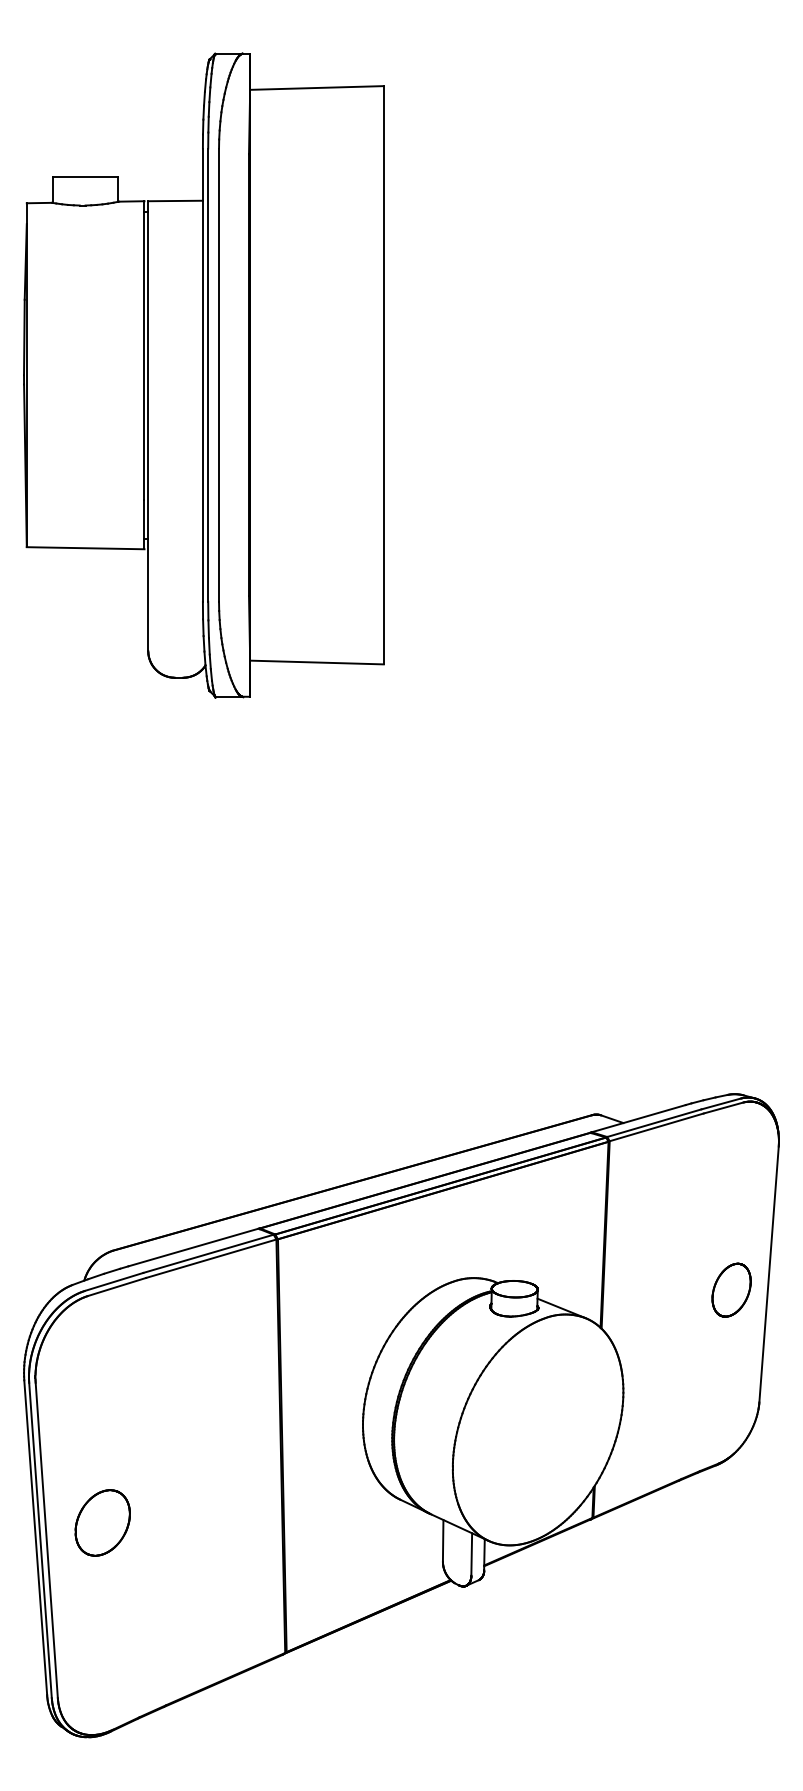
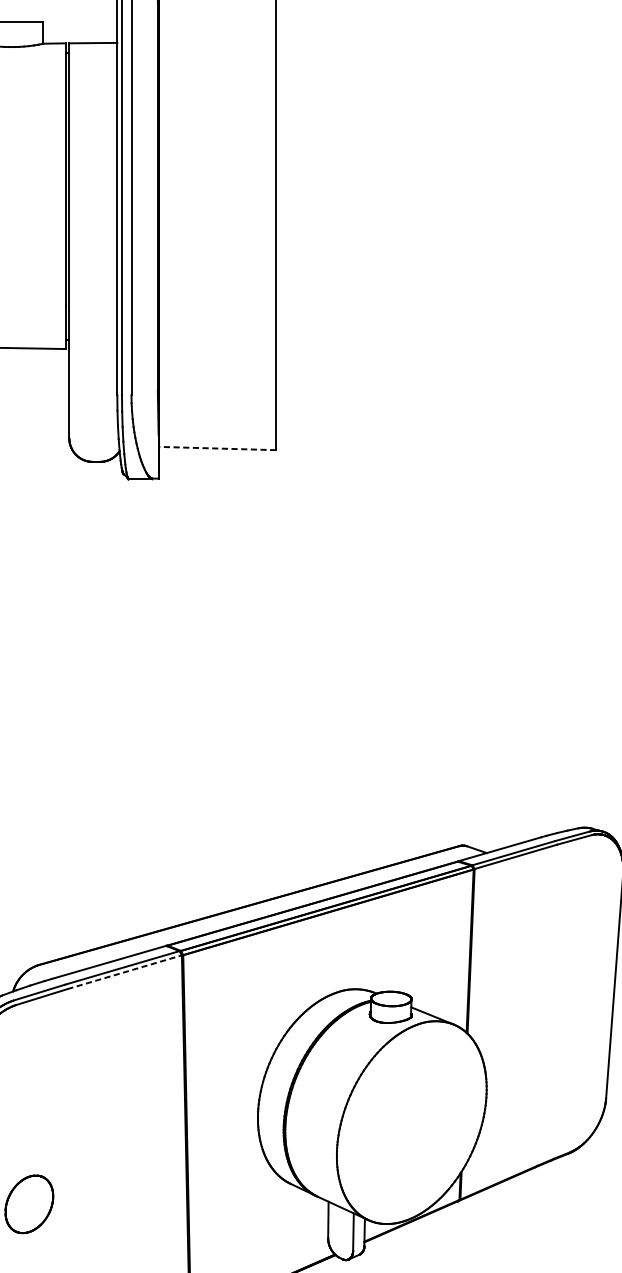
line: (316, 662) -> (217, 448), solid -> dashed
line: (211, 1258) -> (124, 972), solid -> dashed
part: (731, 1289) -> (581, 999), removed

